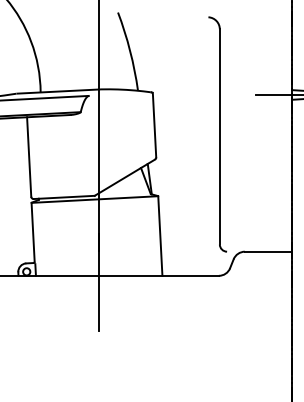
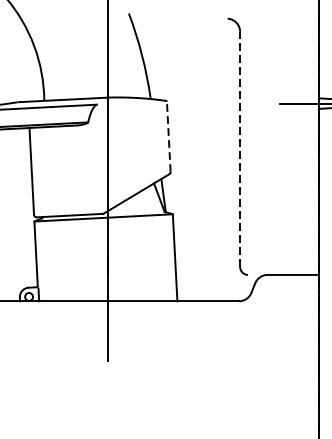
line: (154, 124) -> (168, 135), solid -> dashed
line: (219, 136) -> (239, 149), solid -> dashed

